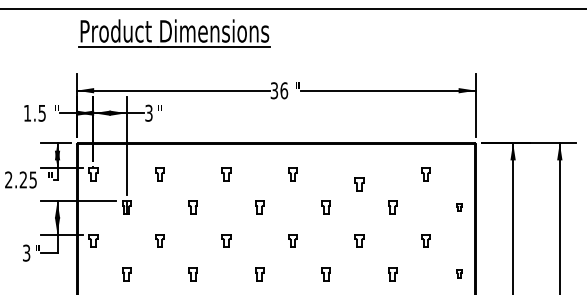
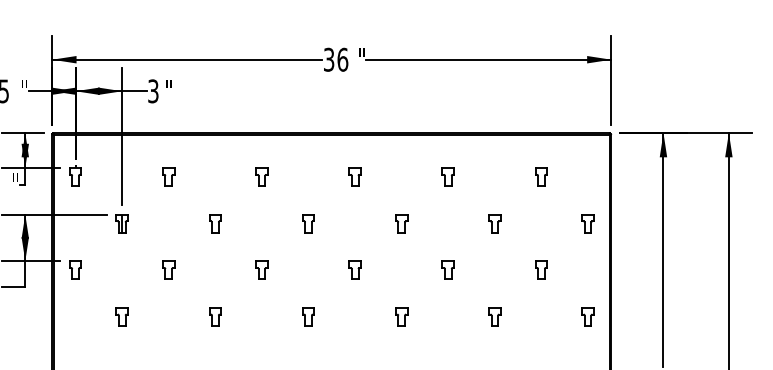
part: (359, 184) -> (448, 177), moved
part: (458, 207) -> (586, 223), size x1.67
part: (458, 274) -> (586, 317), size x1.67

